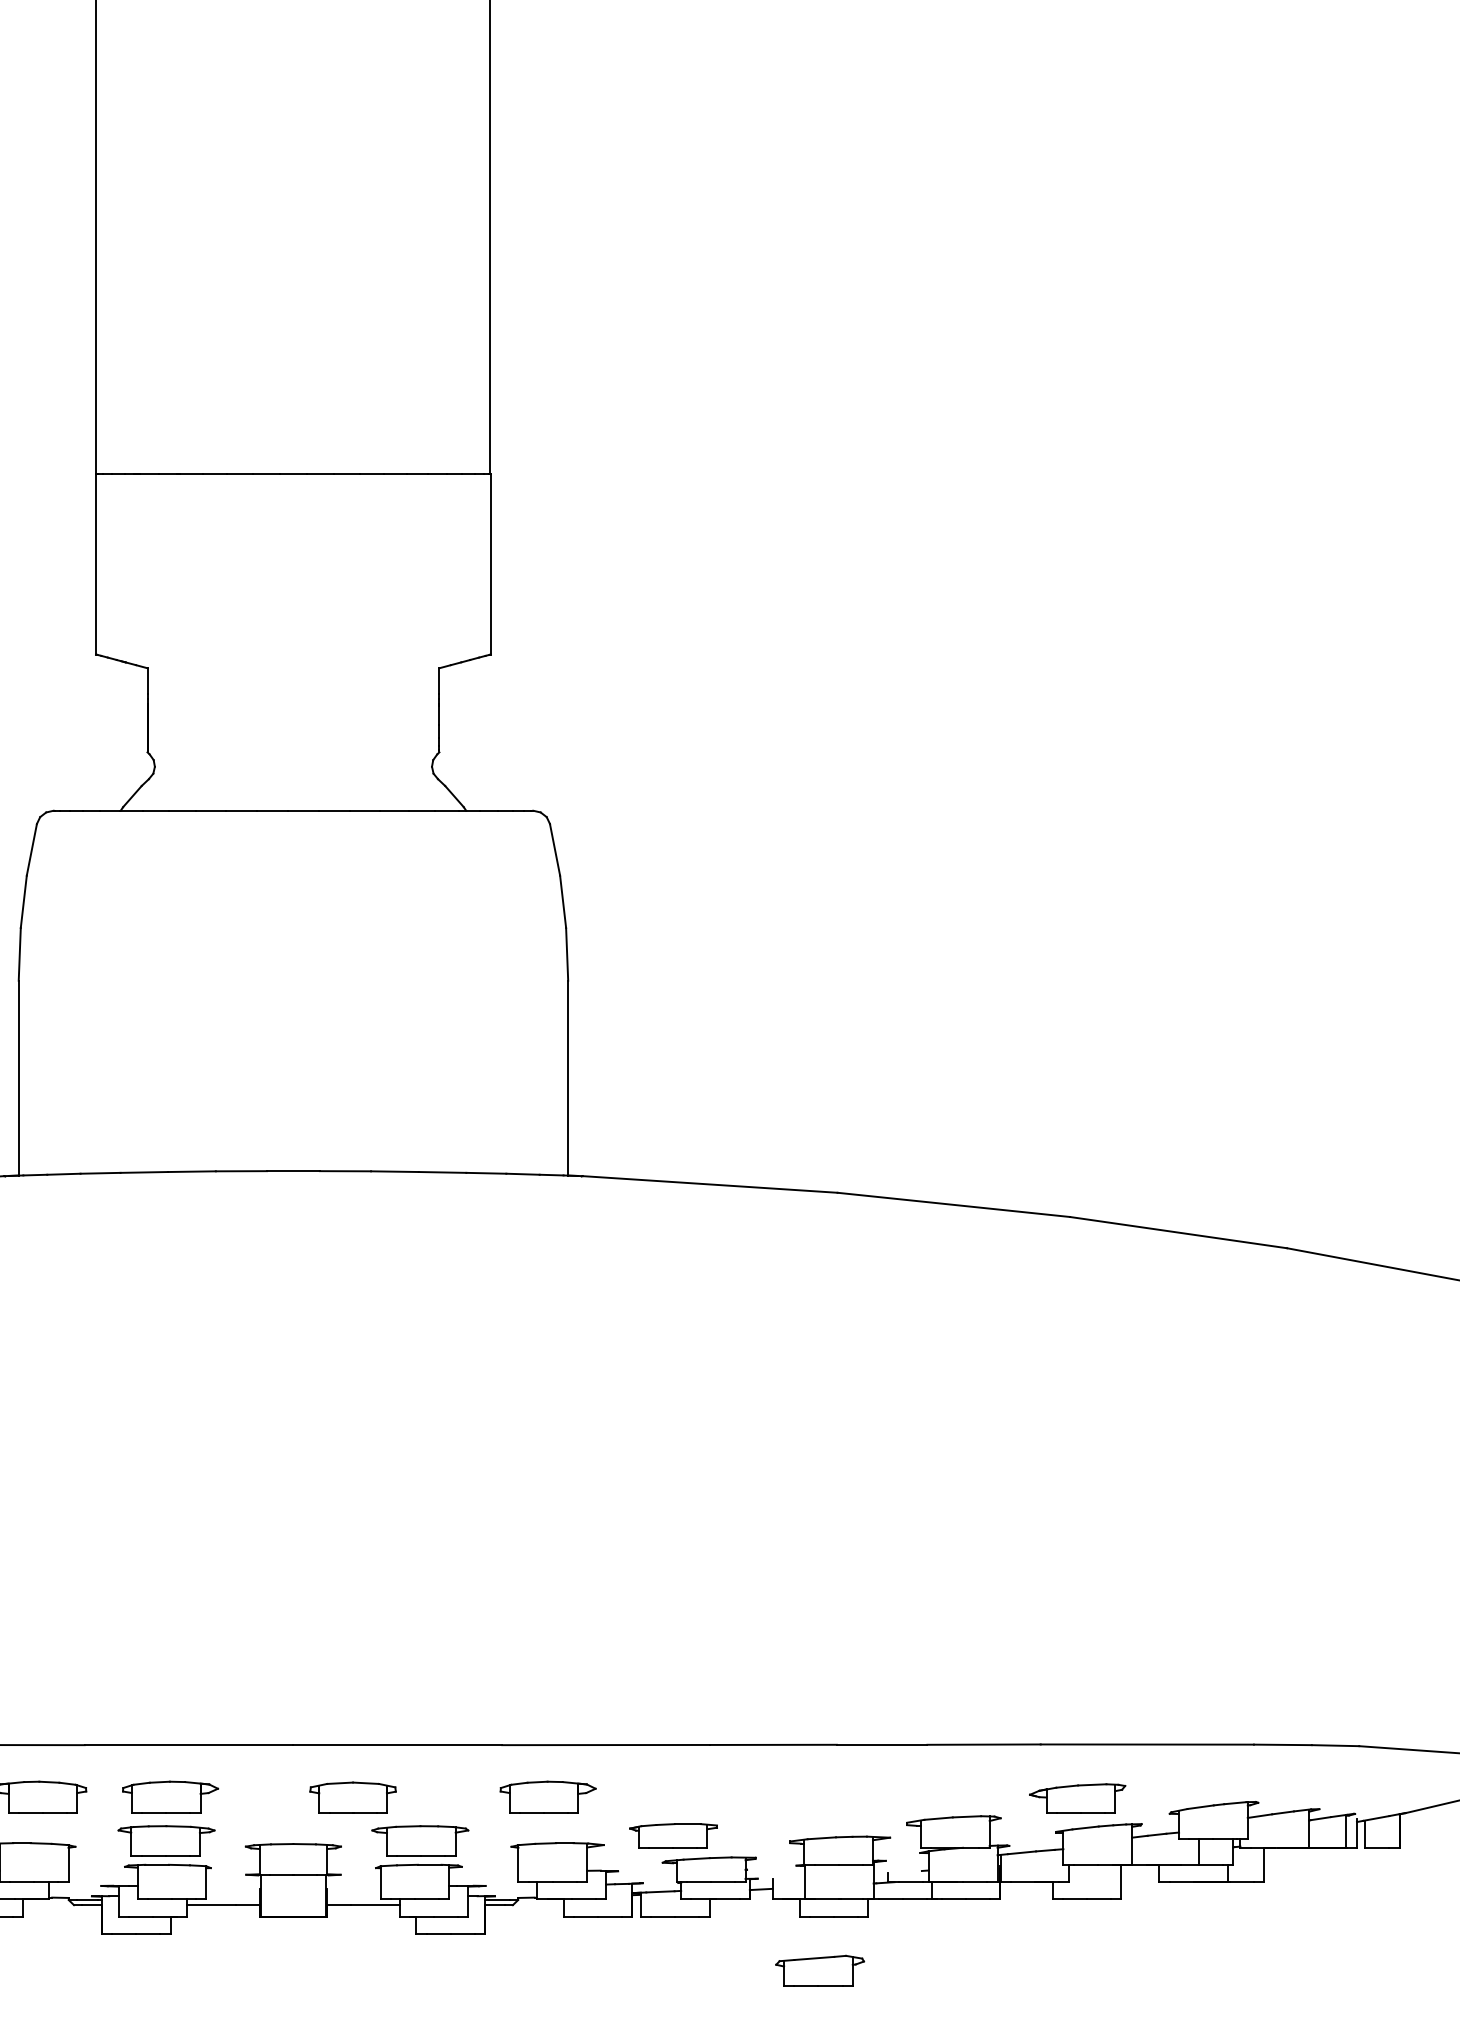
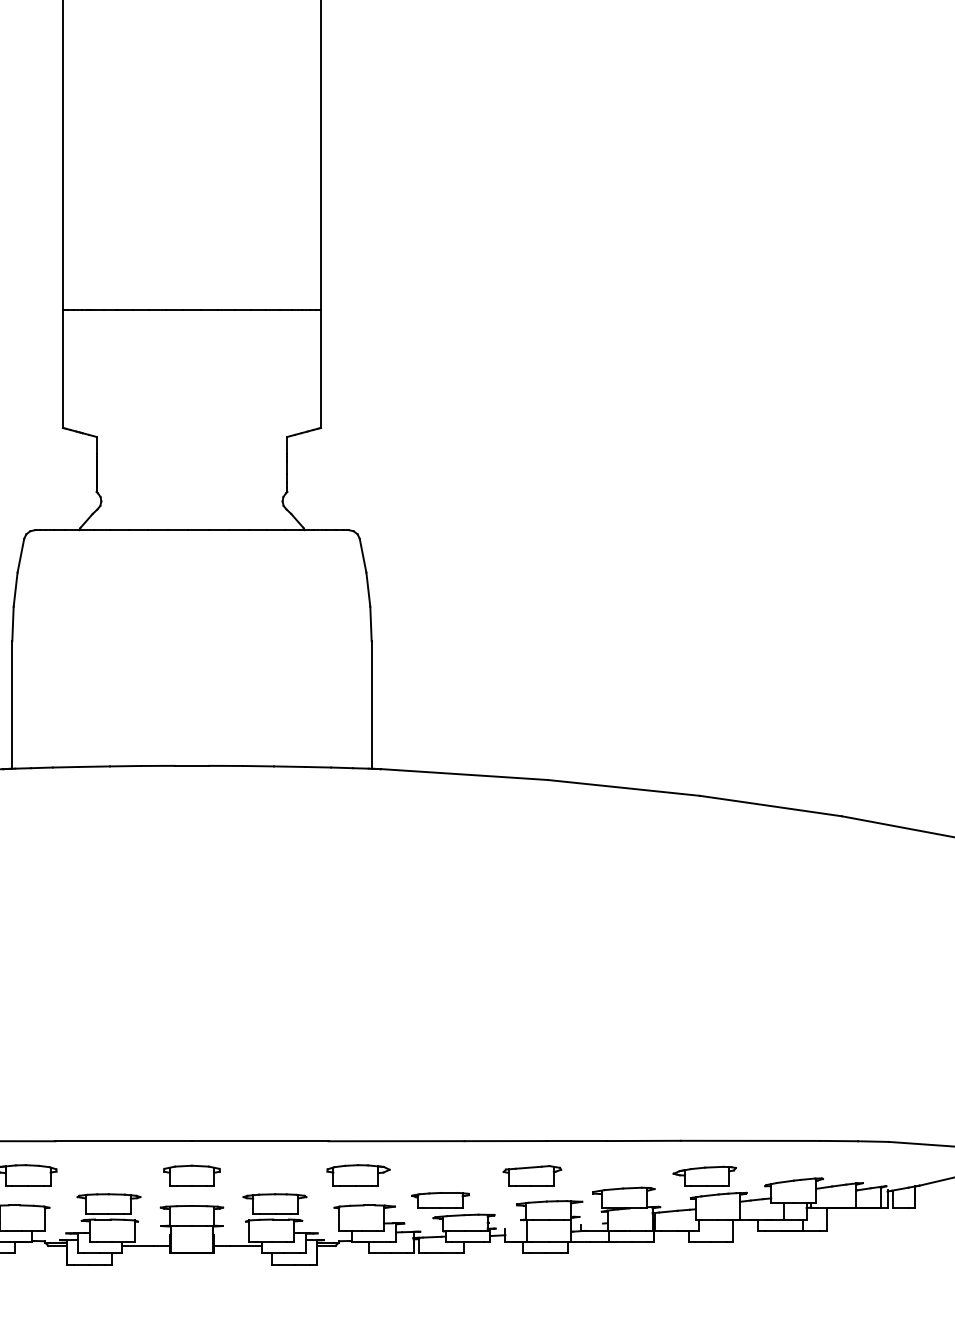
part: (170, 1797) -> (111, 1175), removed
part: (352, 1797) -> (191, 1175), moved
part: (820, 1970) -> (532, 1175), moved

